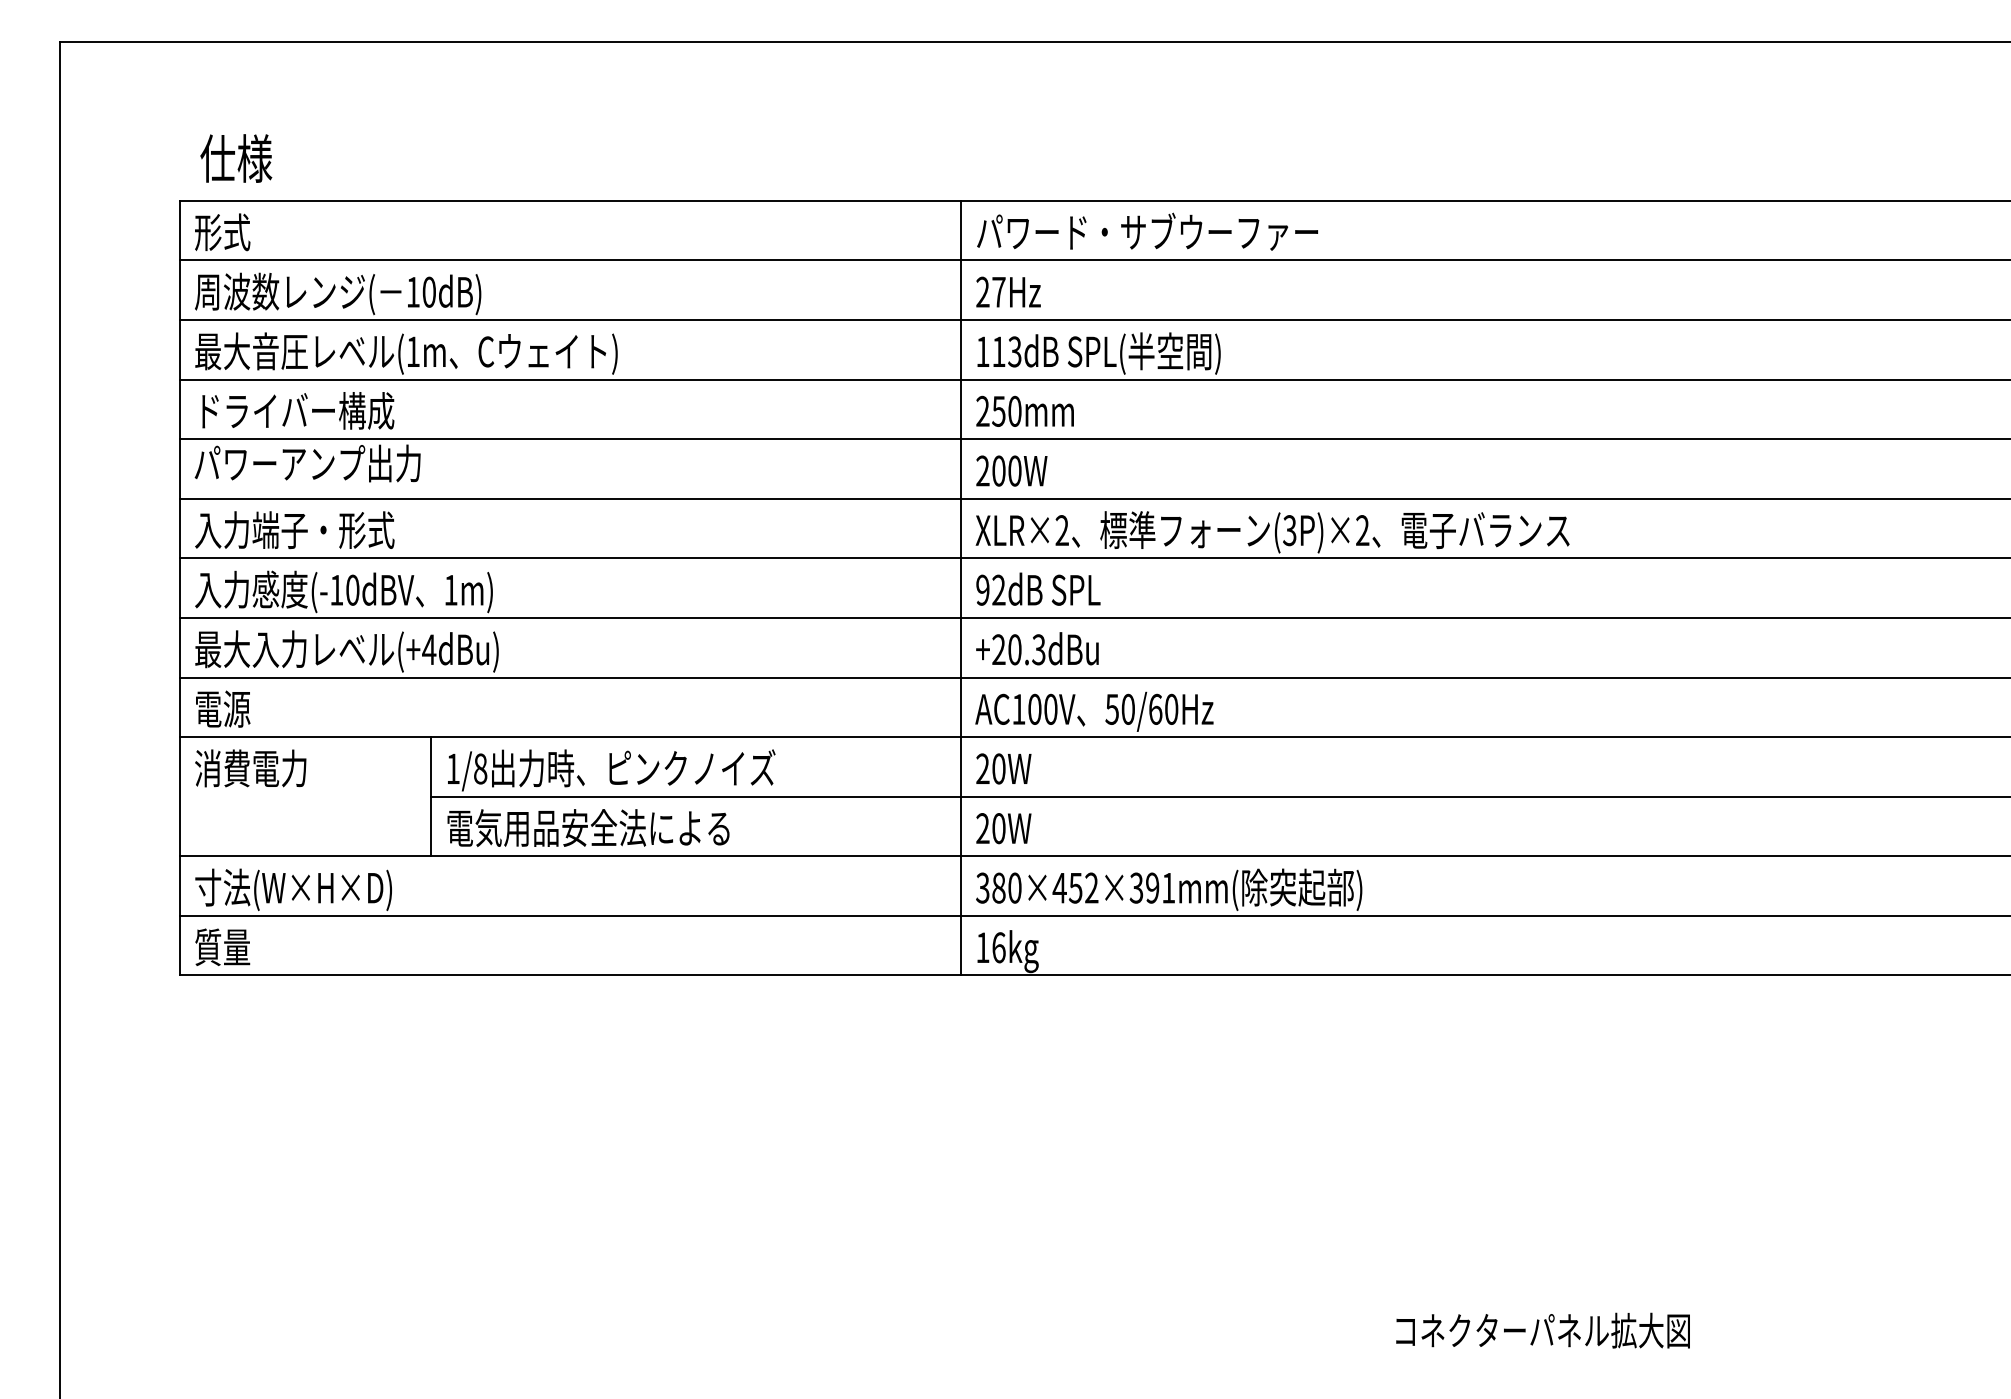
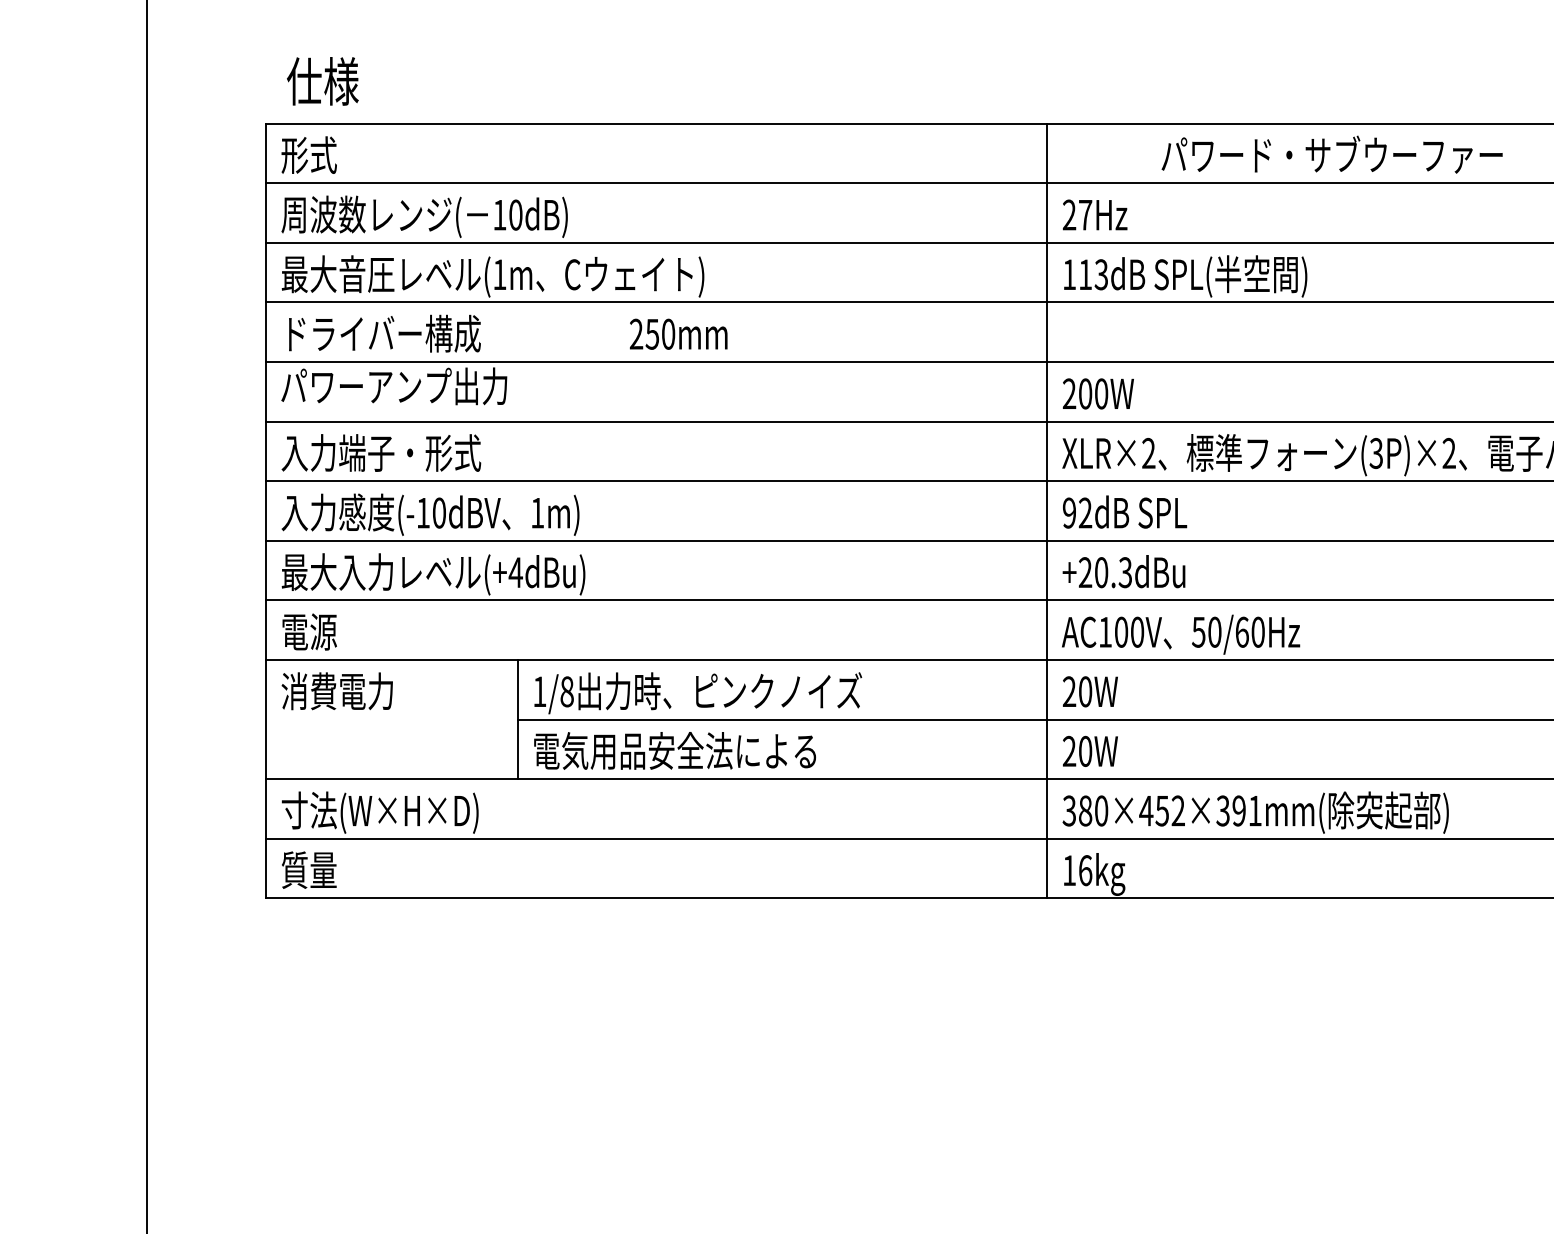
text: (1147, 231) -> (1332, 154), moved
text: (1024, 410) -> (678, 333), moved

